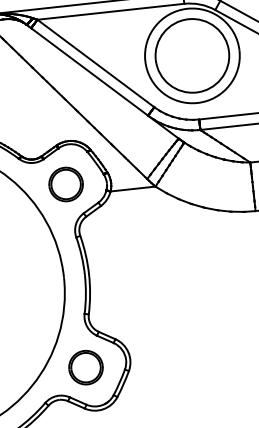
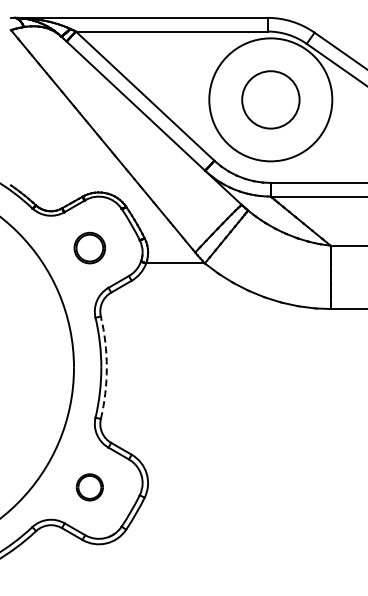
part: (192, 55) -> (270, 99), size x0.6
part: (65, 184) -> (89, 247), size x0.7
arc: (88, 274) -> (106, 367), solid -> dashed
part: (85, 367) -> (89, 487), size x0.6

